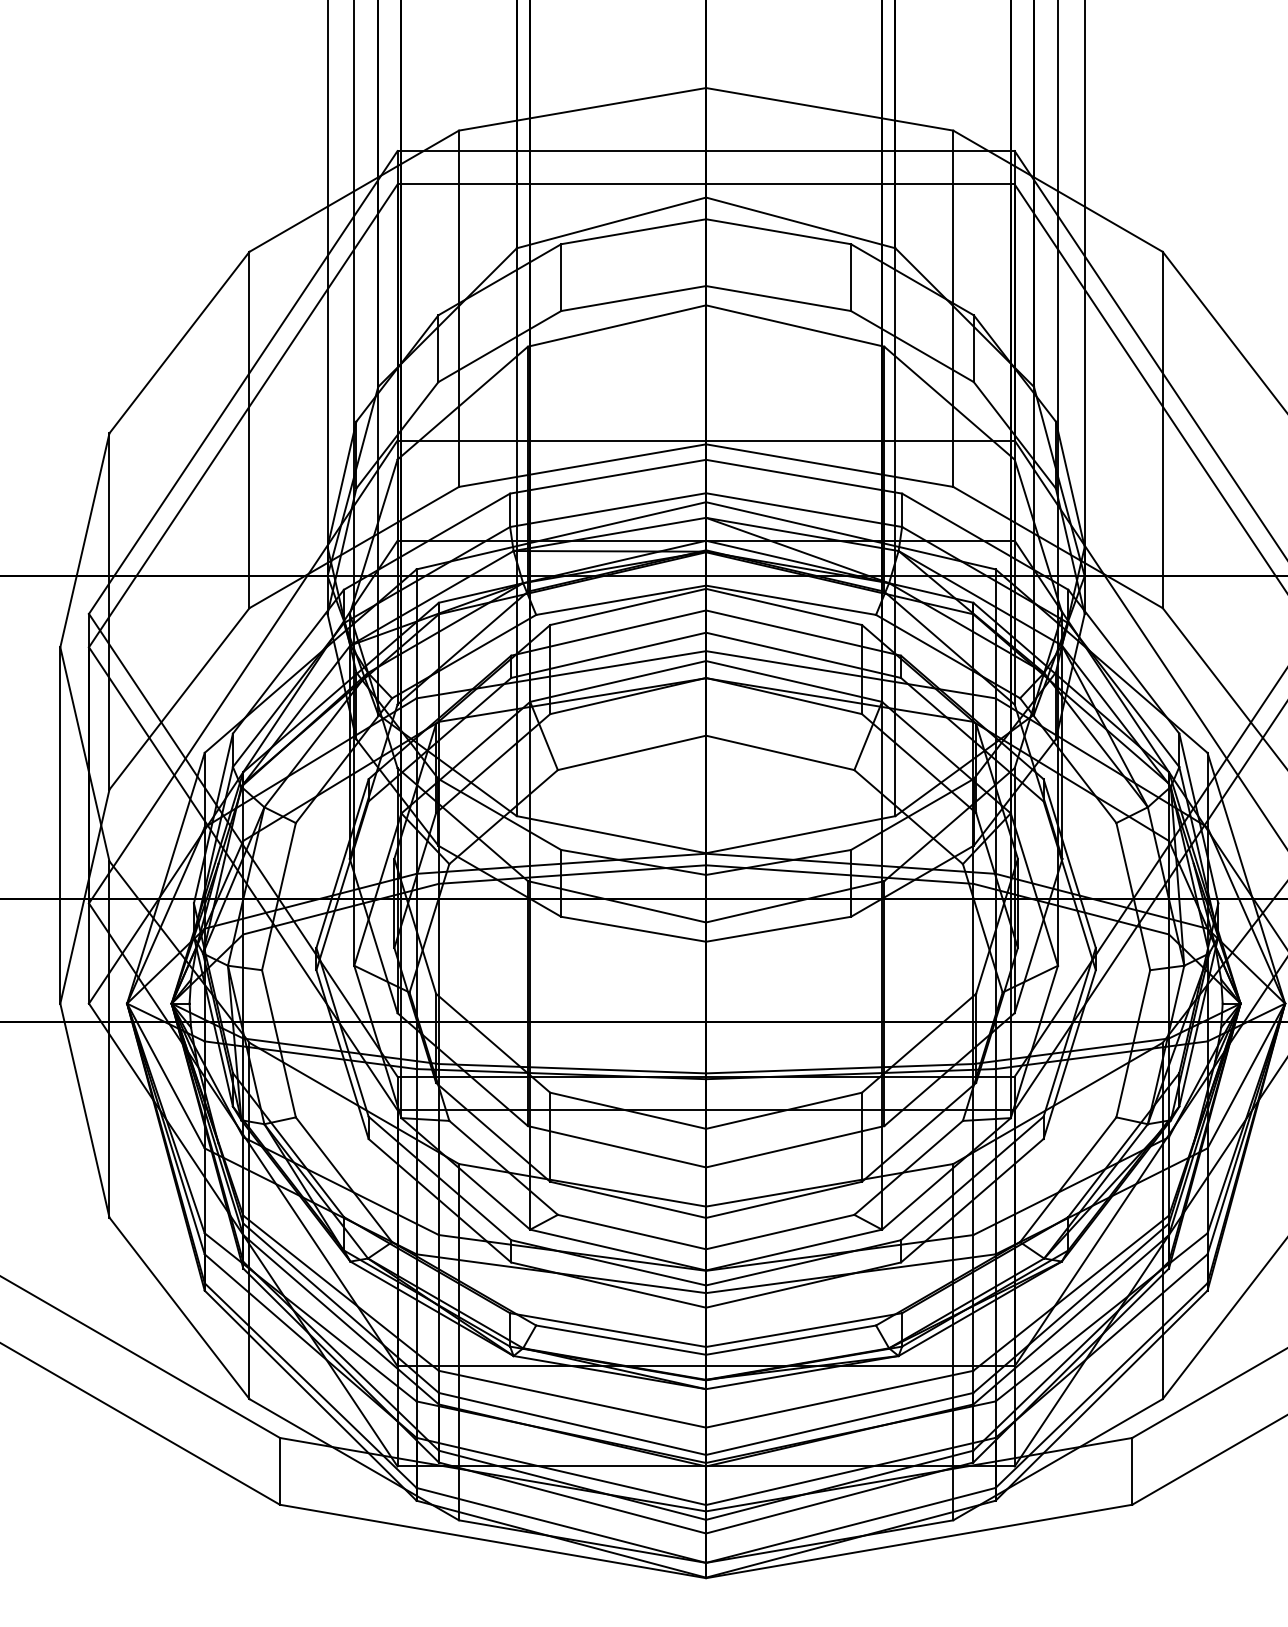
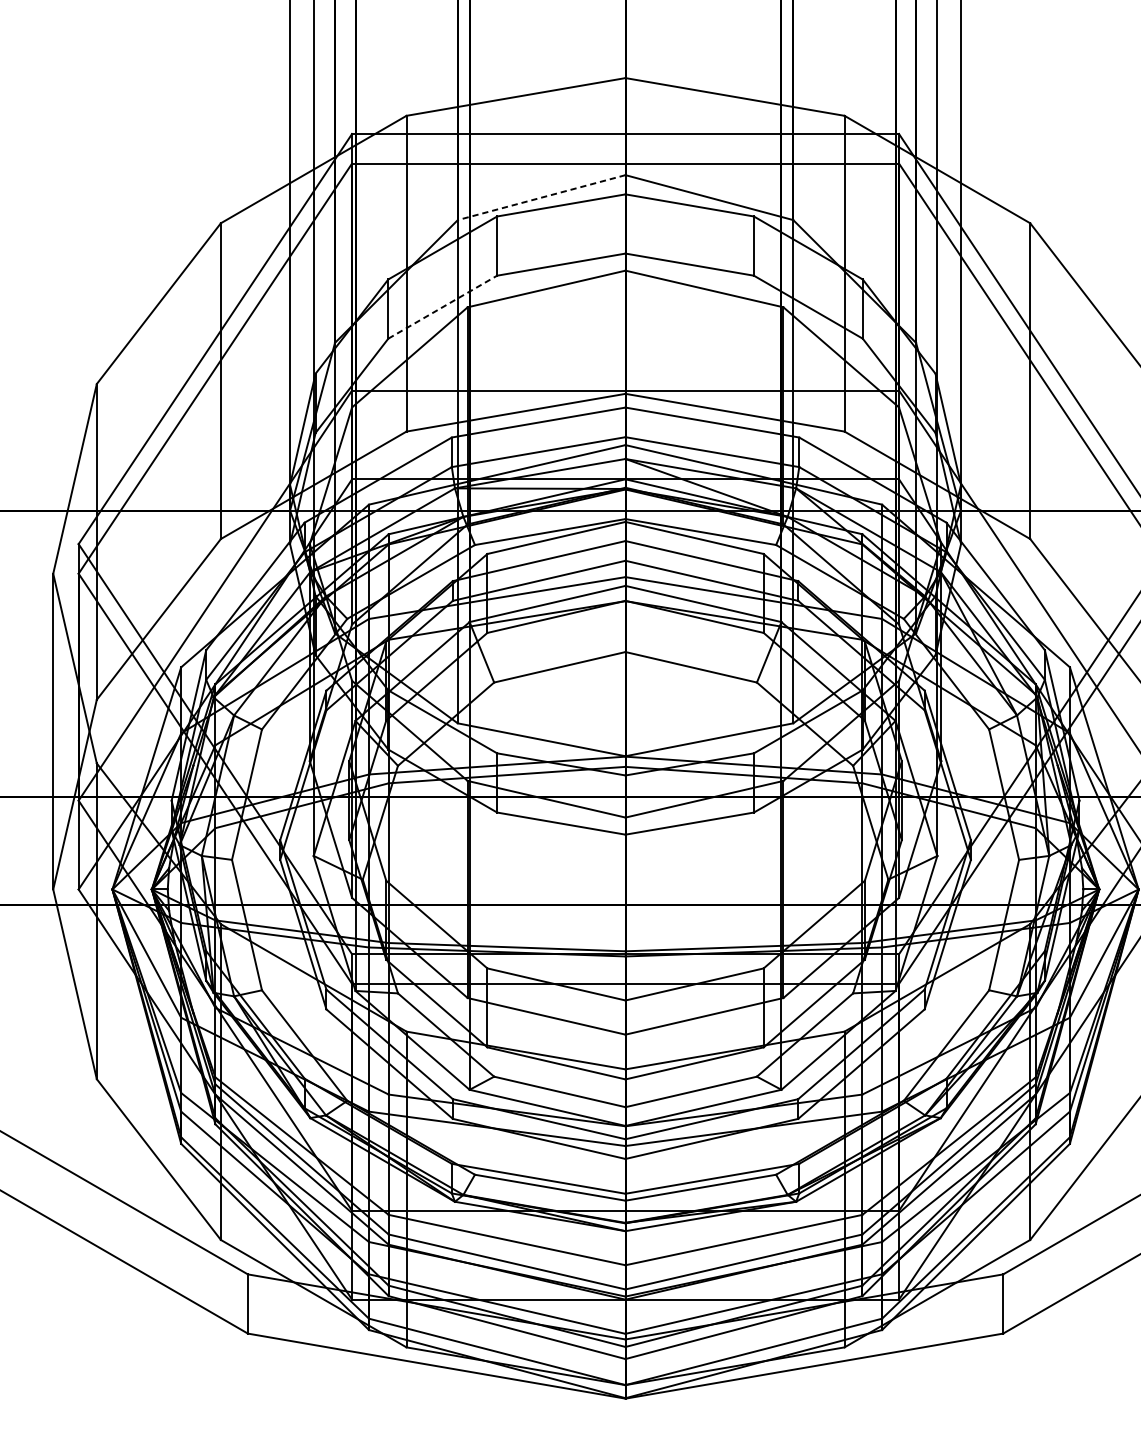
line: (611, 222) -> (541, 197), solid -> dashed
line: (499, 346) -> (442, 307), solid -> dashed

